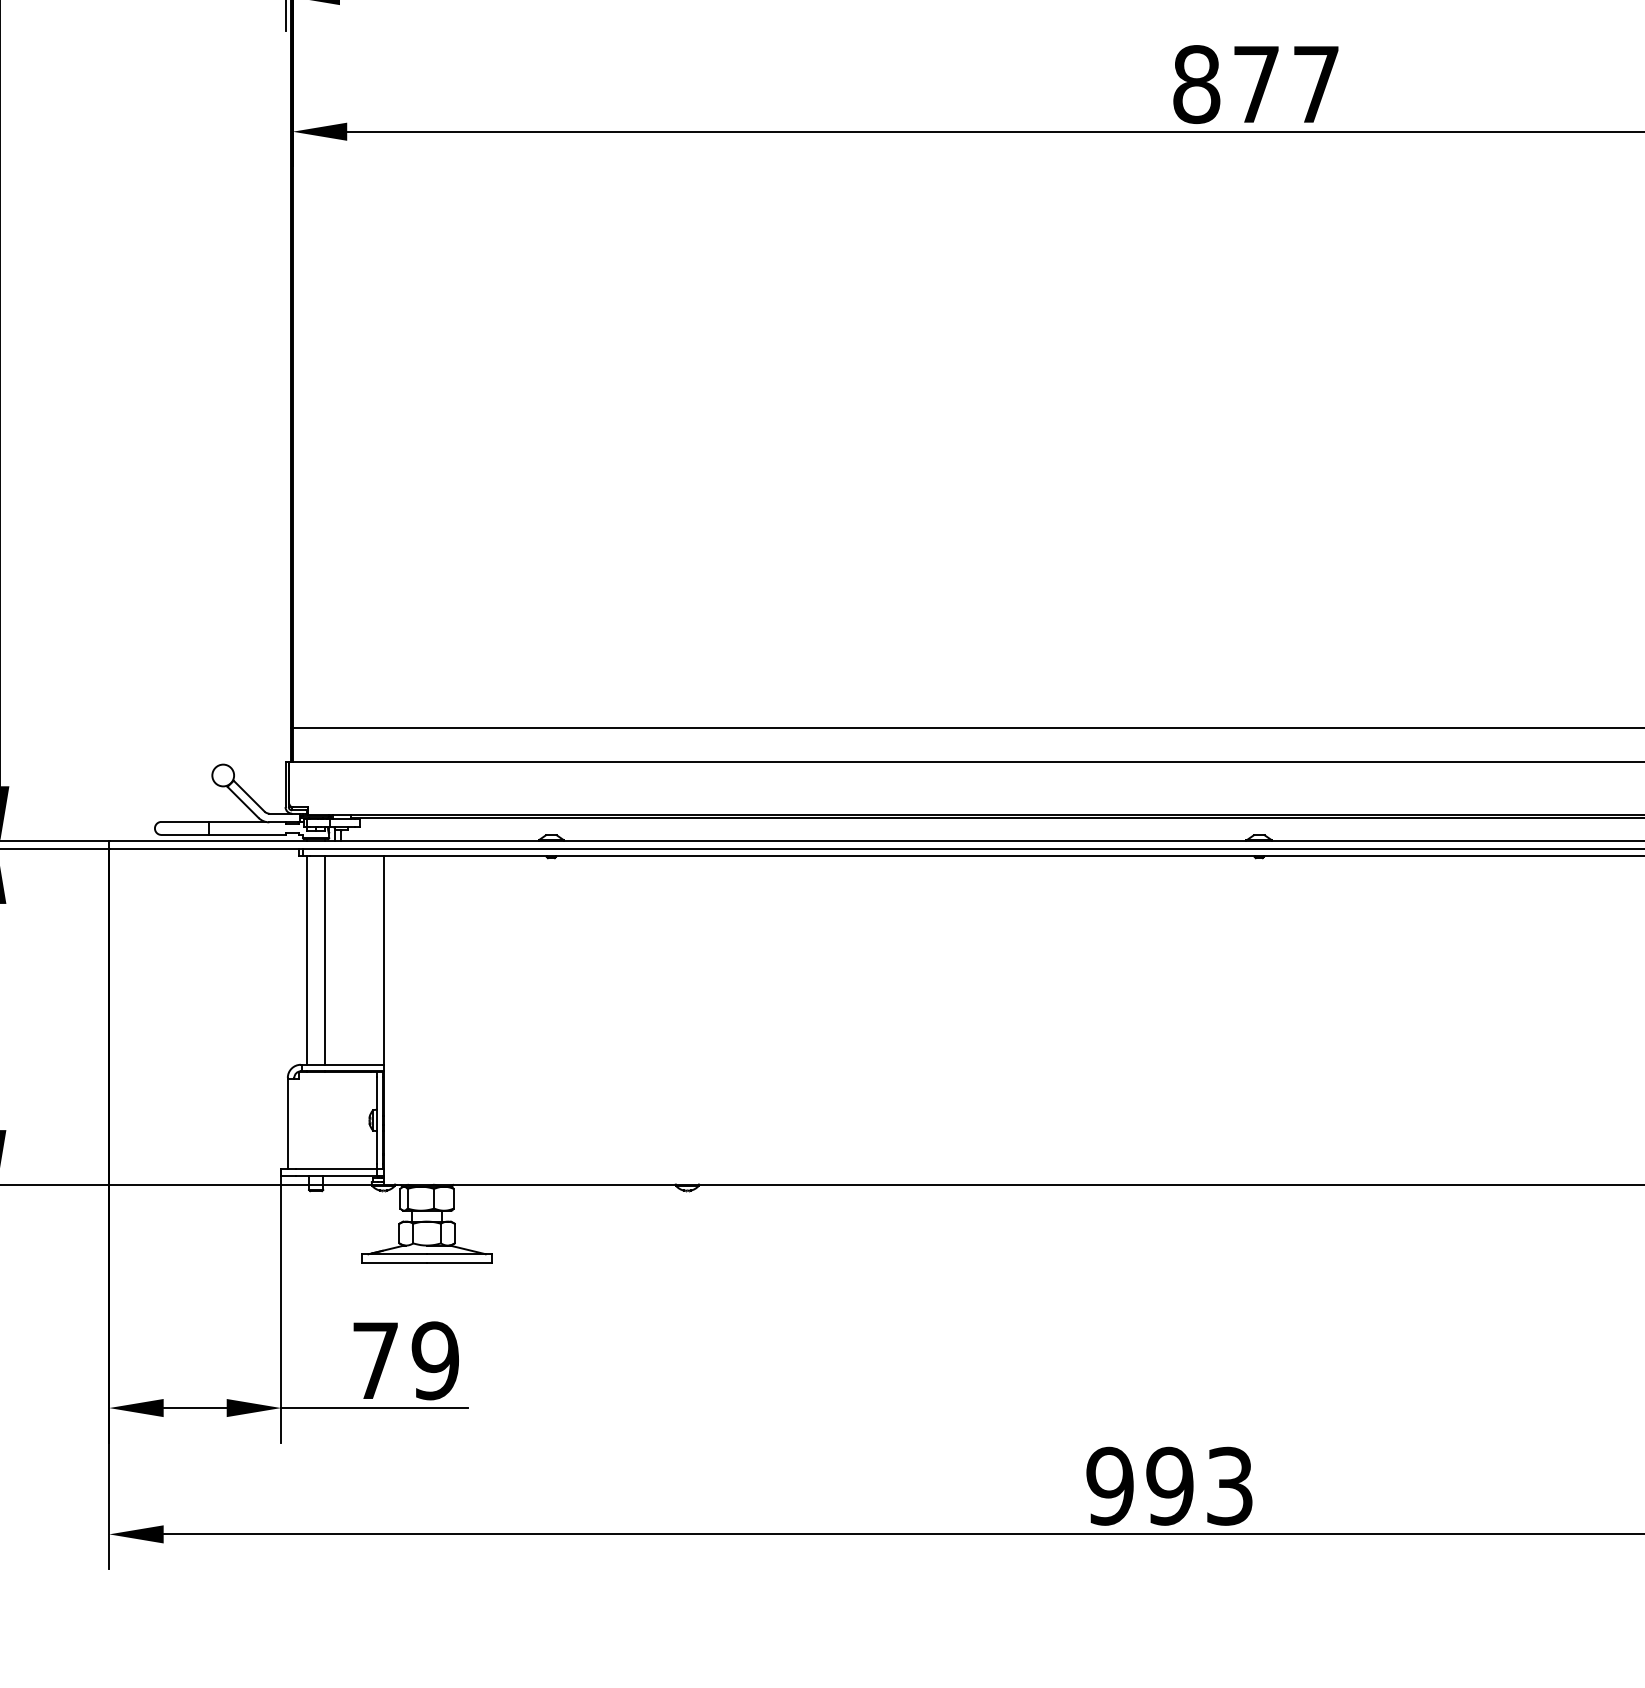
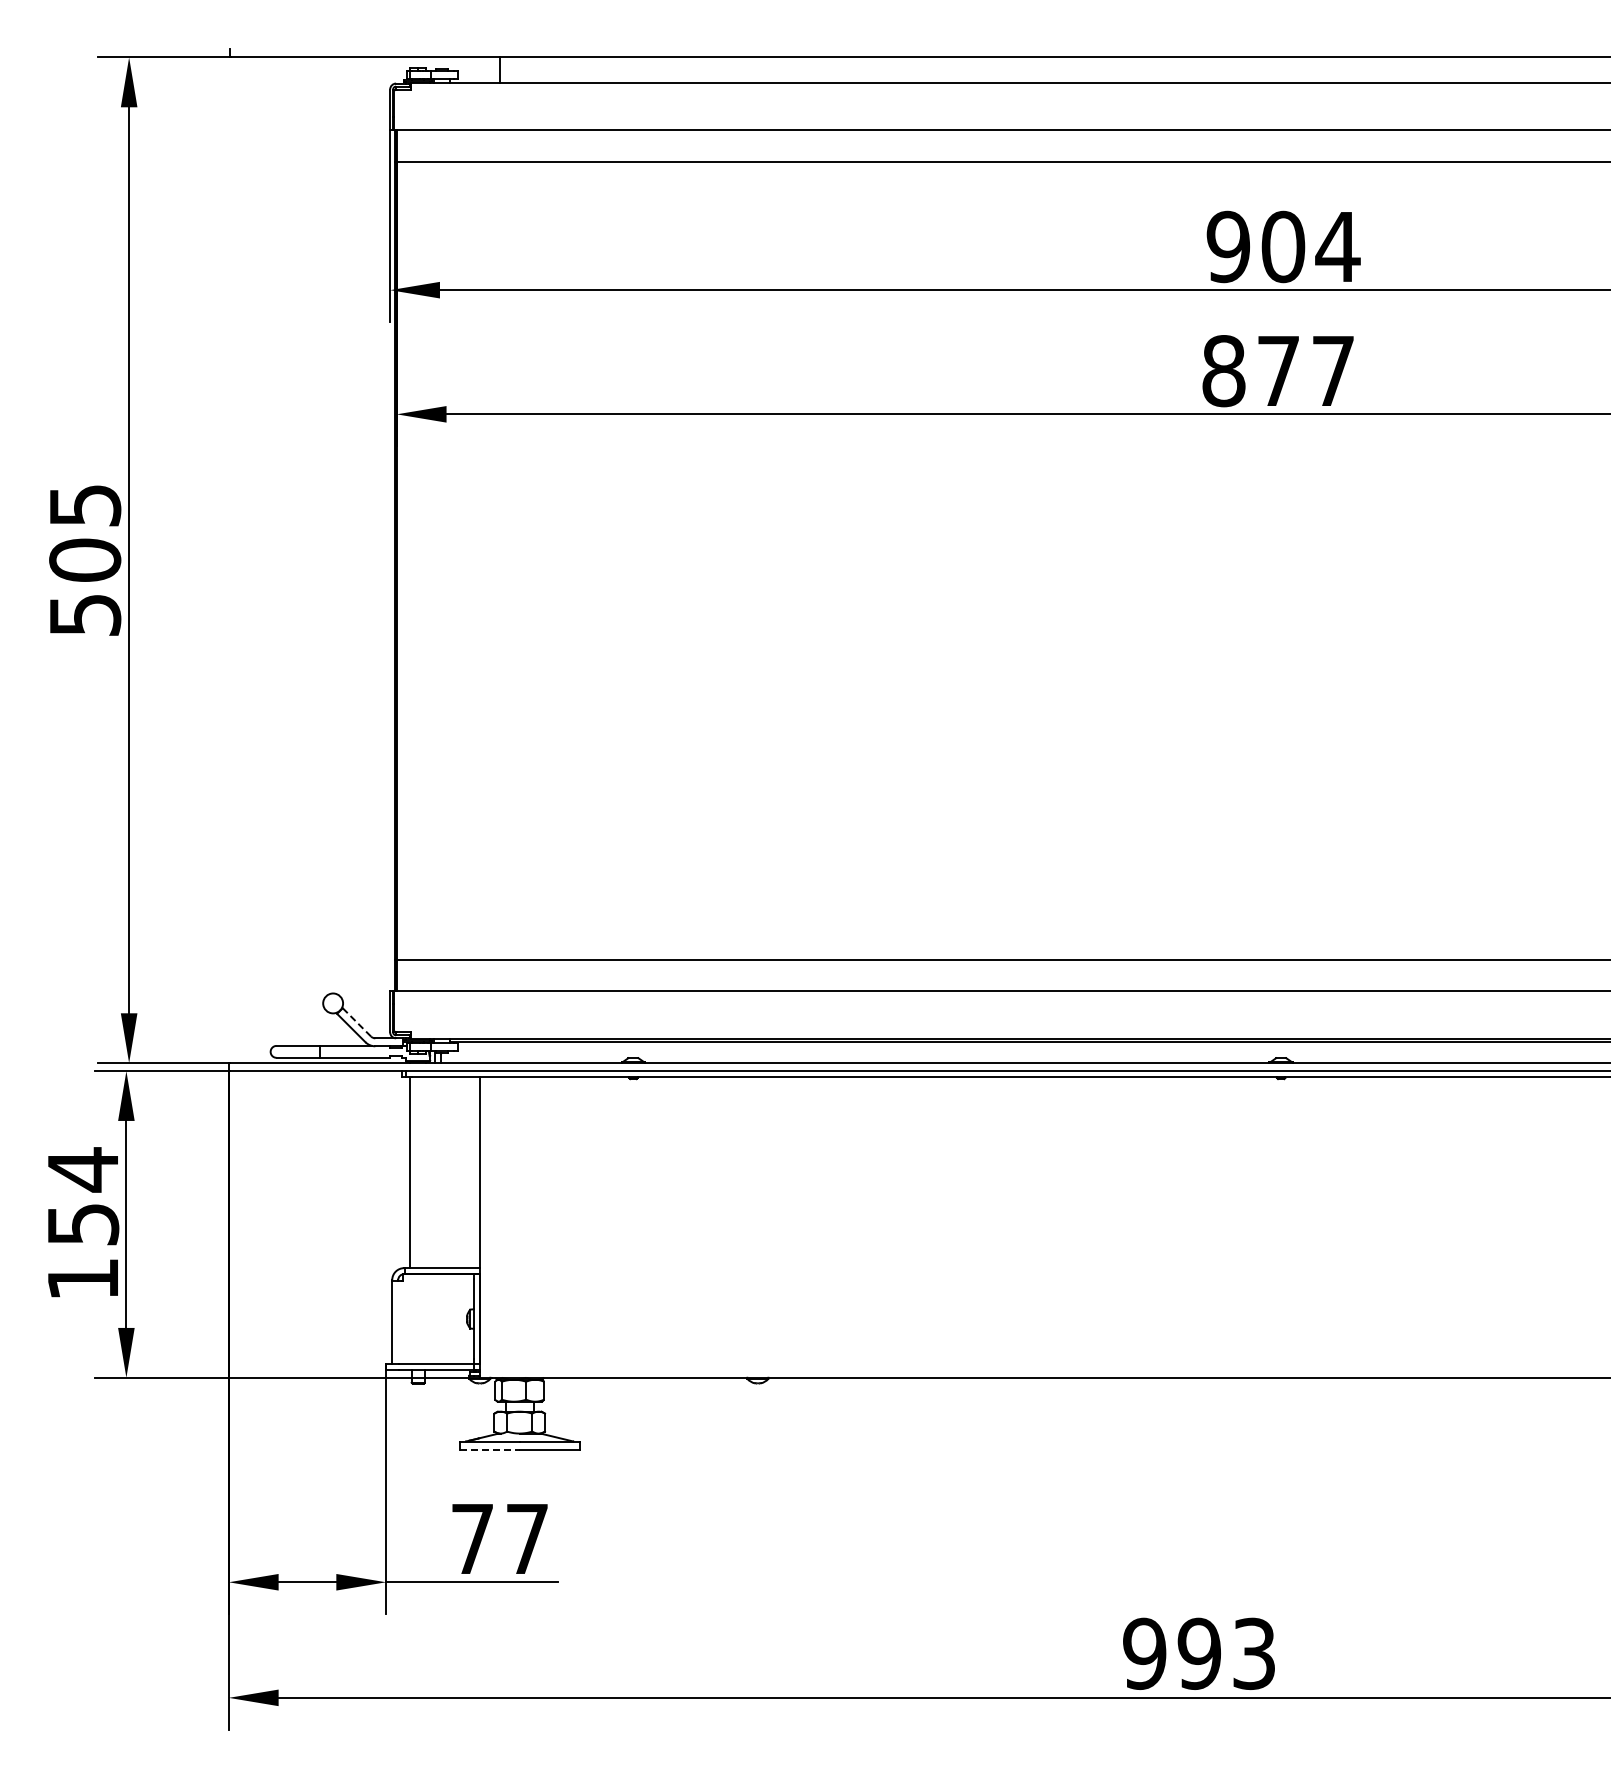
line: (249, 796) -> (357, 1022), solid -> dashed
line: (325, 960) -> (426, 1172), removed
line: (394, 1262) -> (489, 1449), solid -> dashed
text: (434, 1361) -> (526, 1539), 79 -> 77

